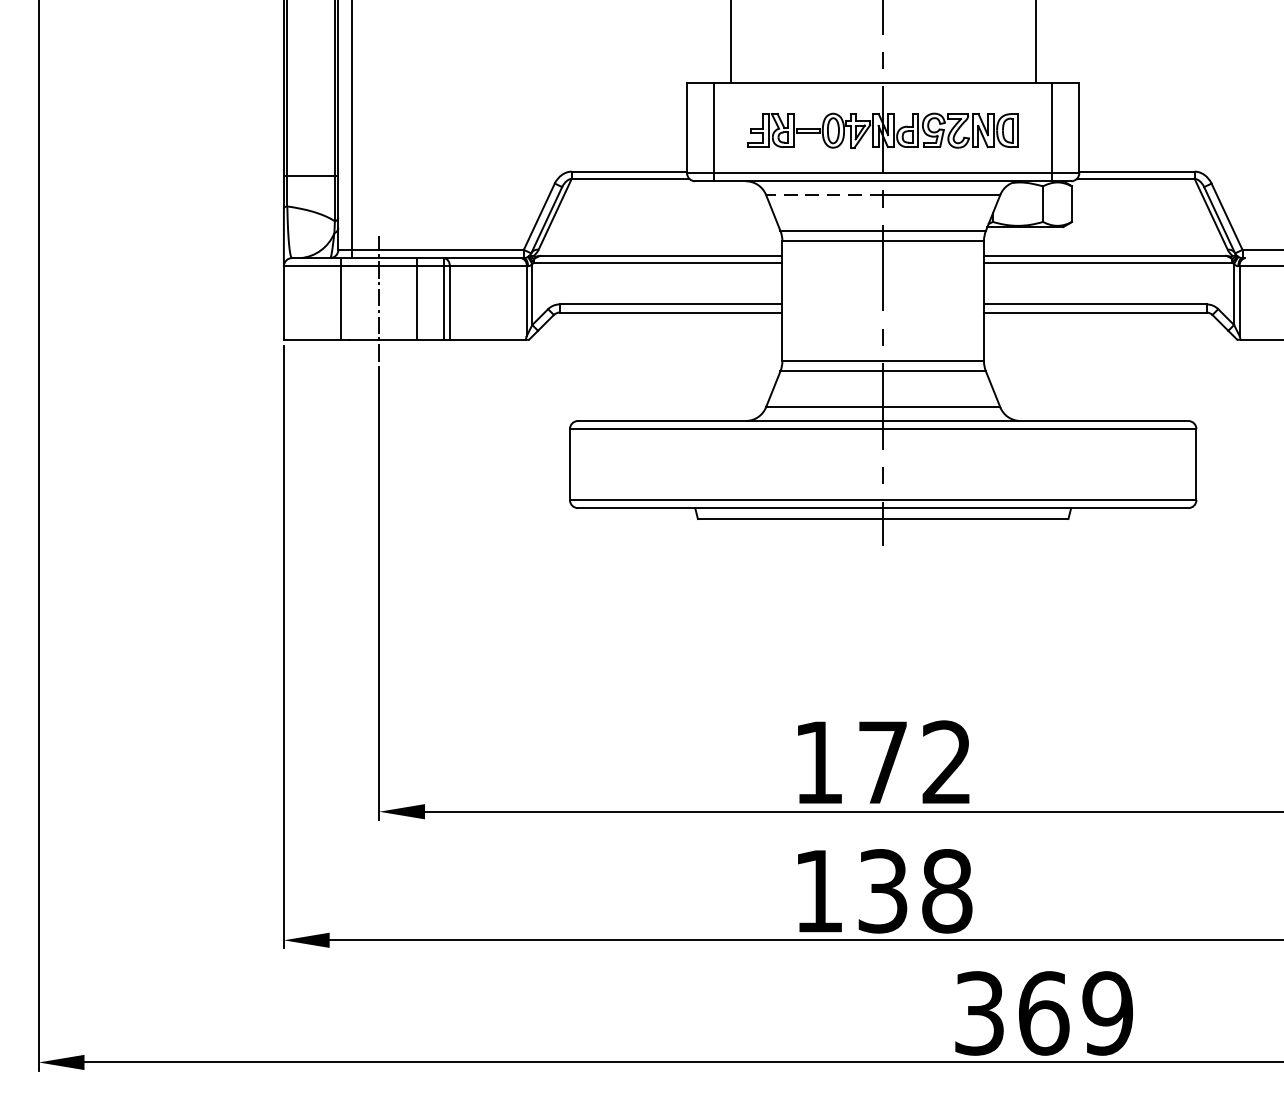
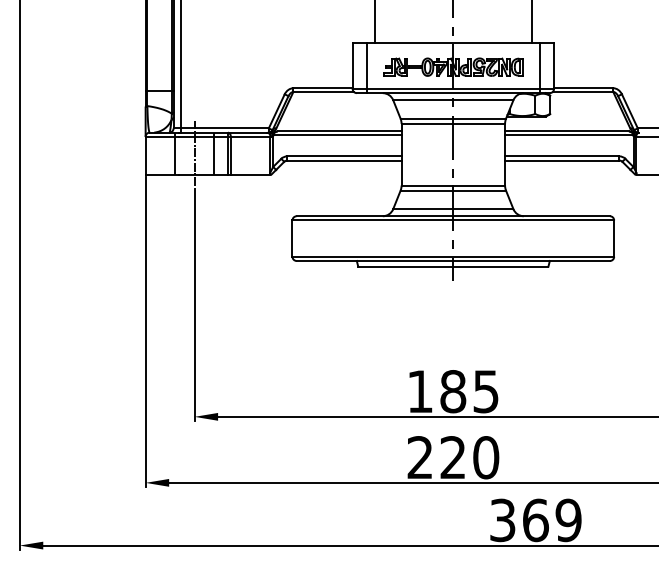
line: (823, 195) -> (422, 100), dashed -> solid
text: (914, 762) -> (469, 391), 172 -> 185
text: (883, 890) -> (453, 457), 138 -> 220

